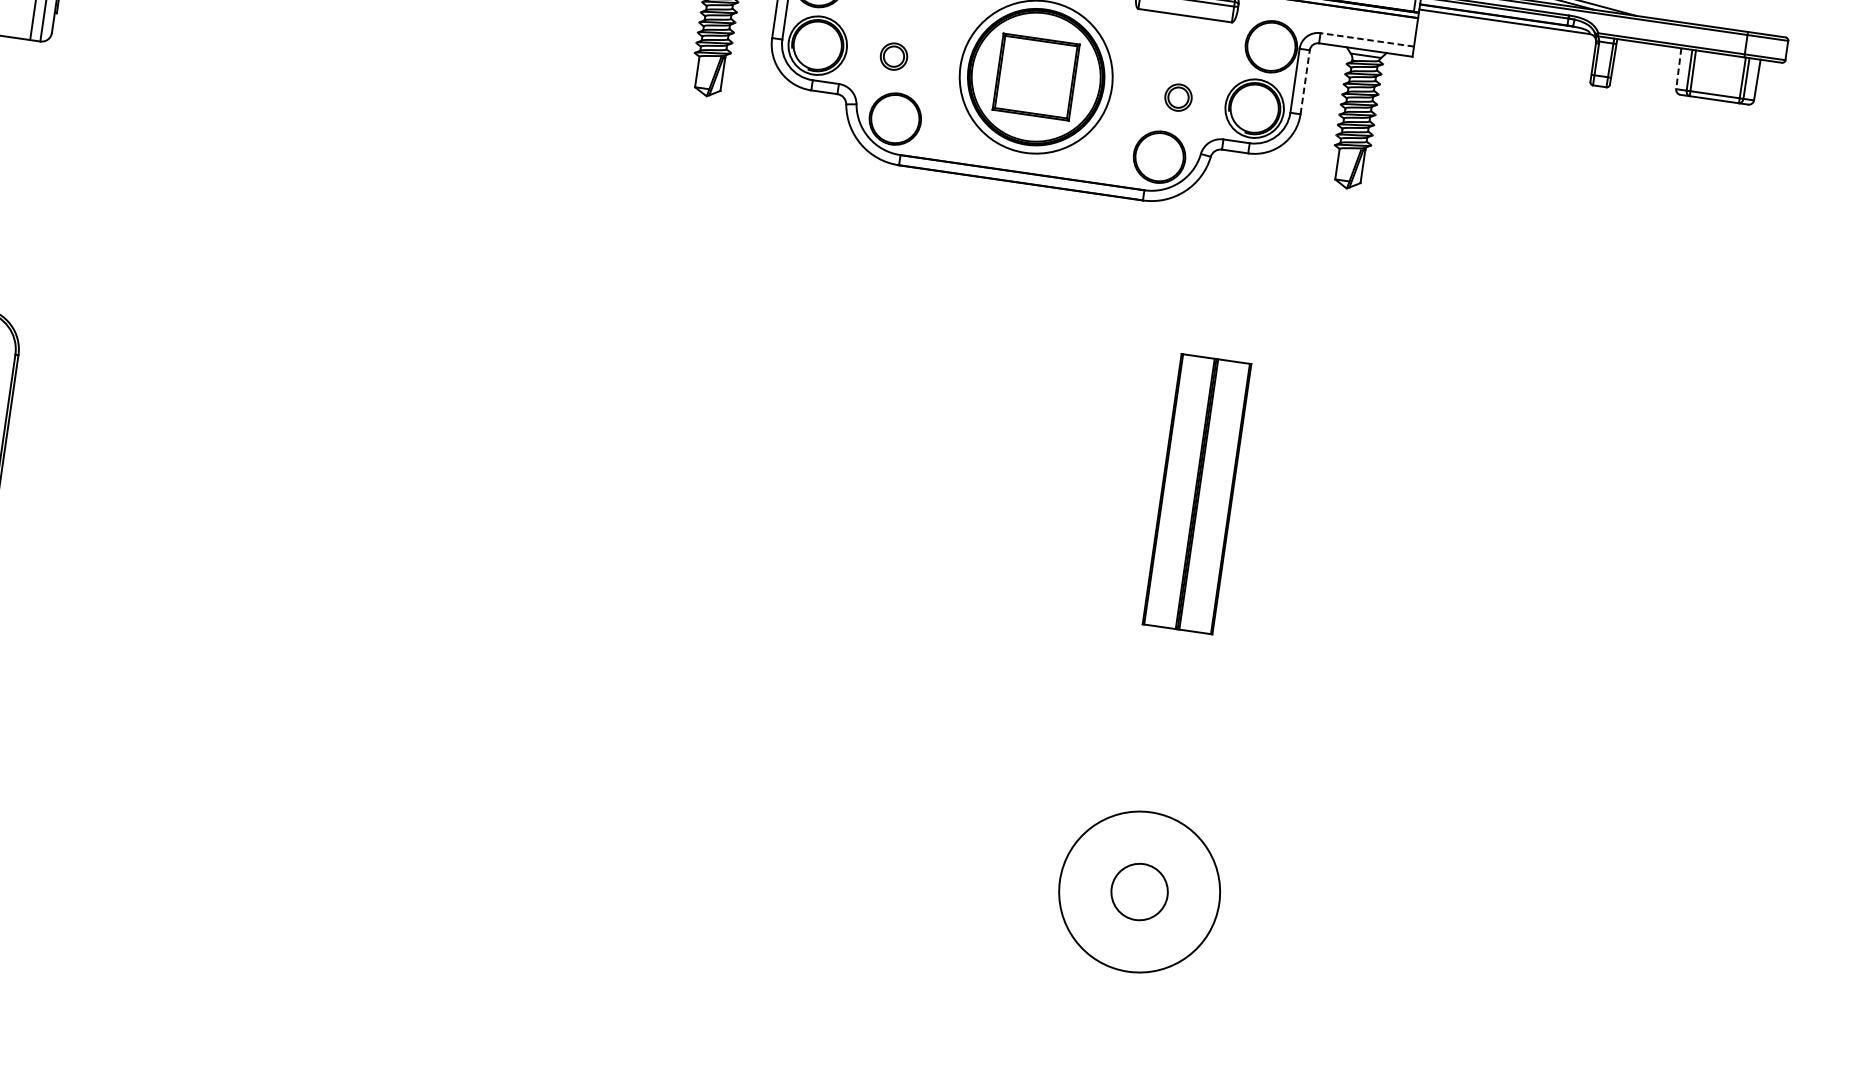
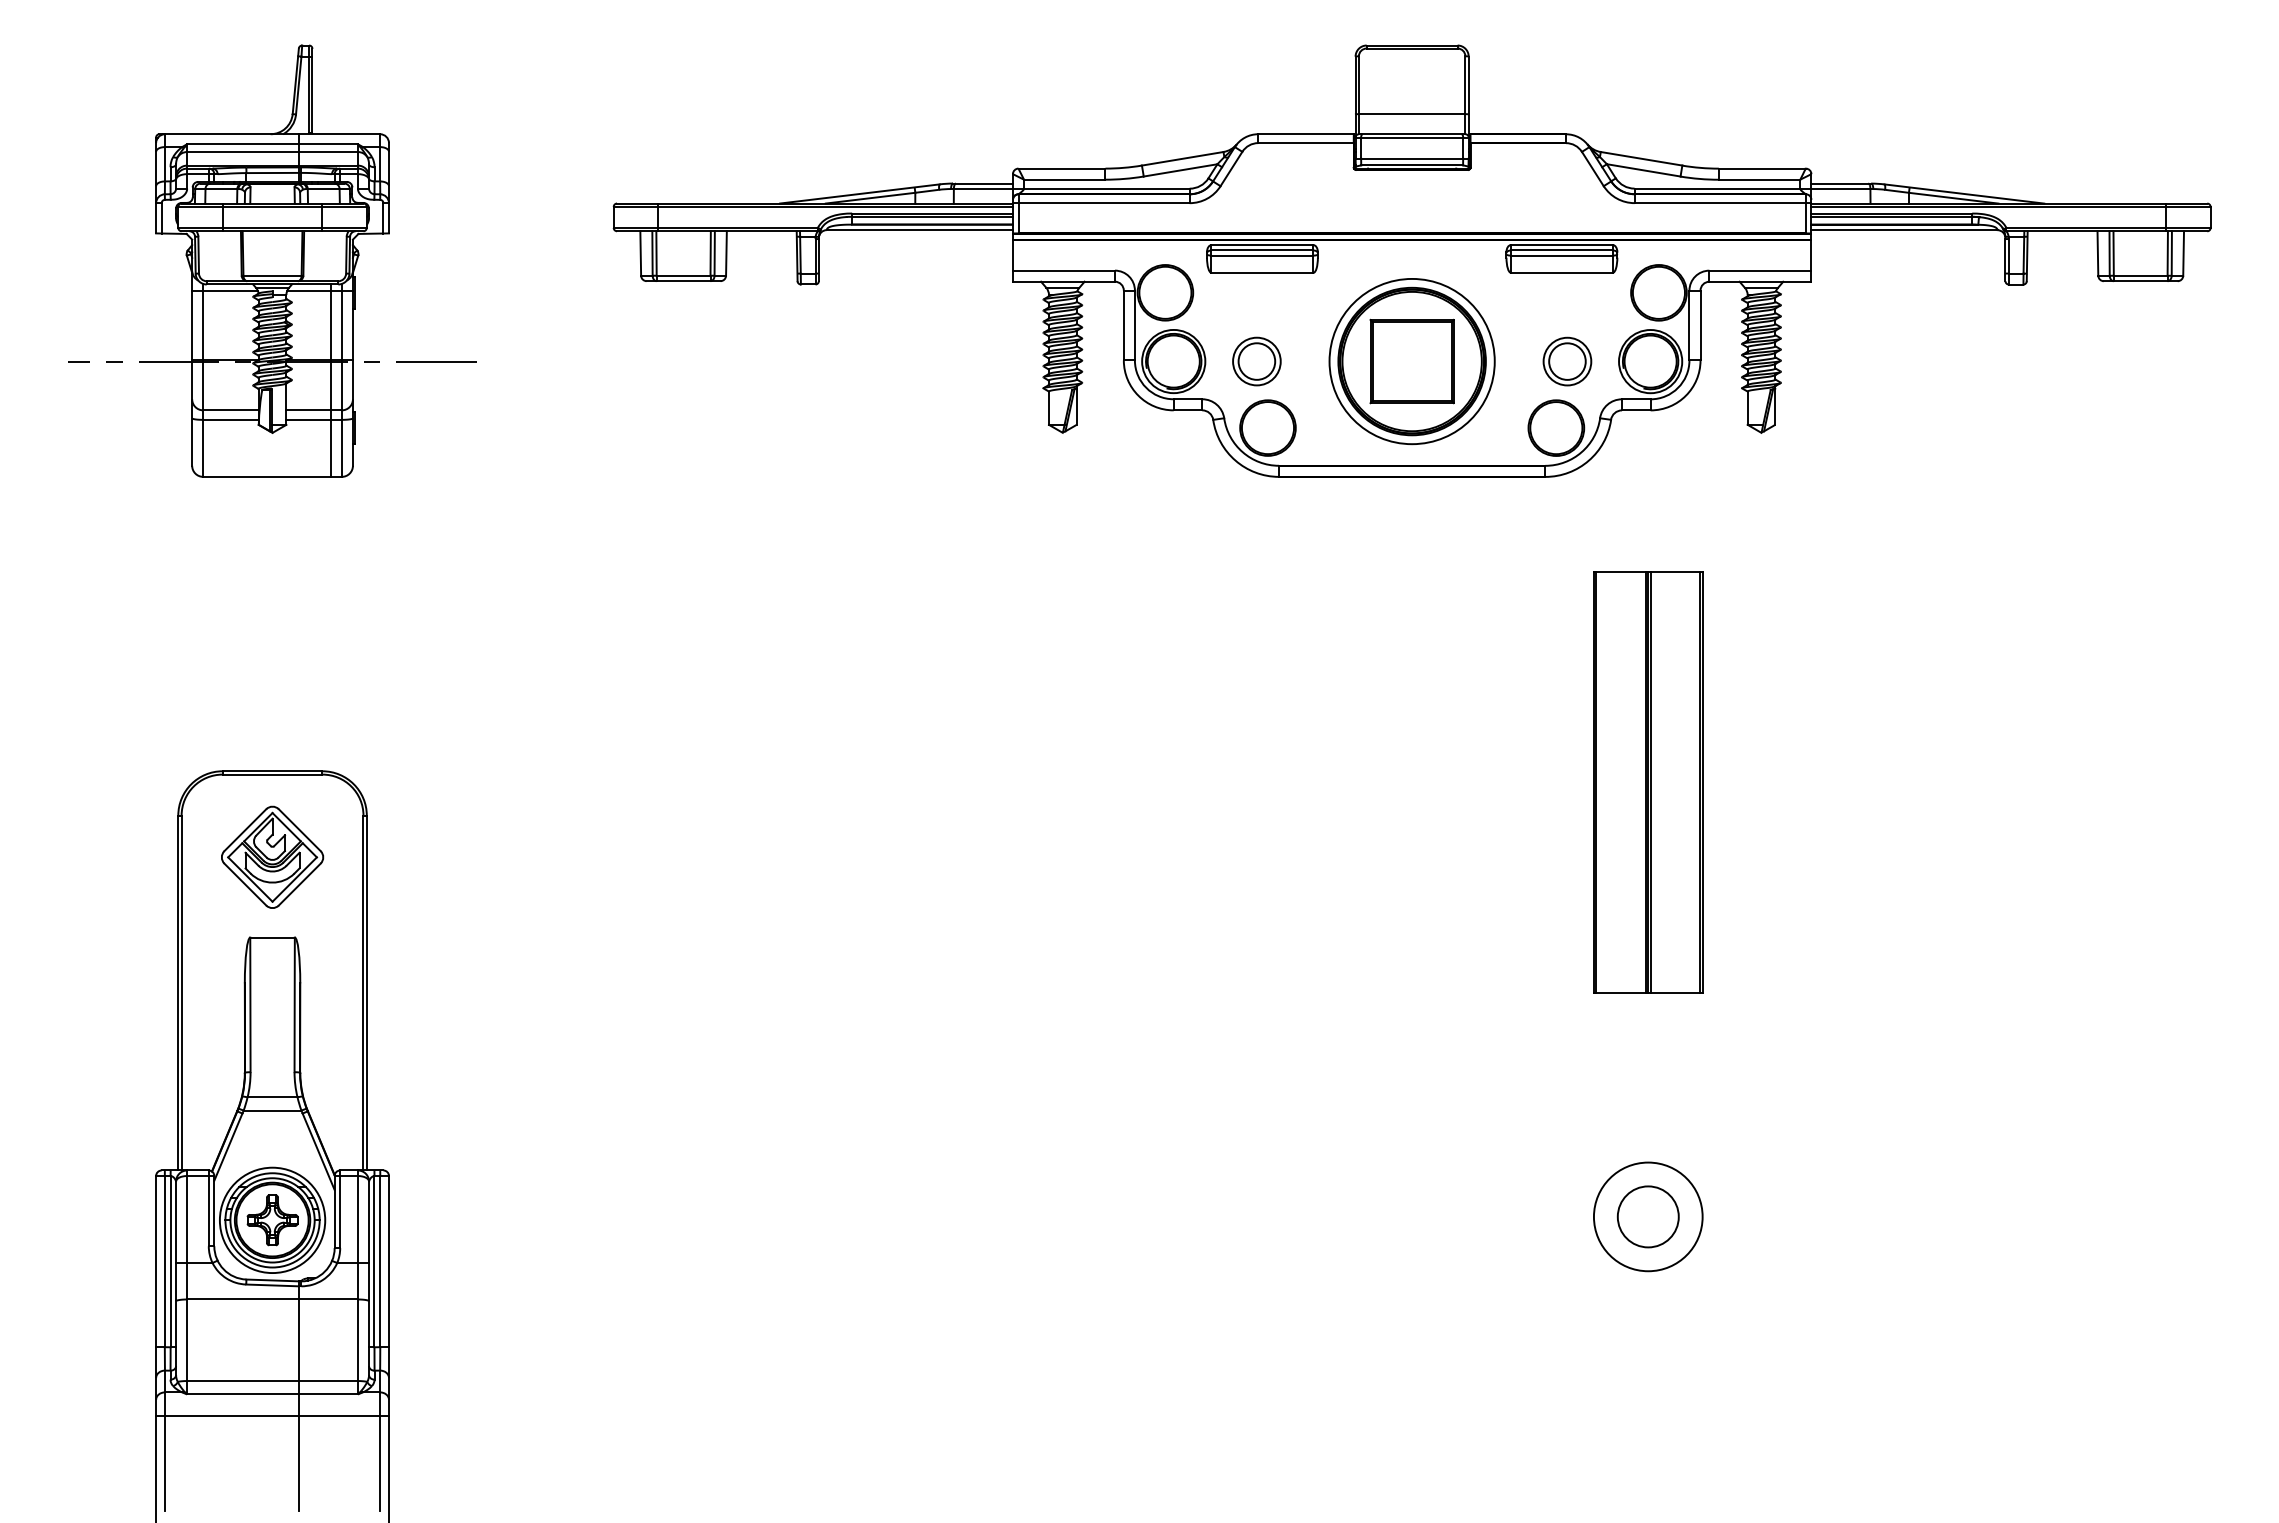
line: (1366, 39) -> (1759, 270), dashed -> solid
part: (893, 56) -> (1256, 361), size x1.67
line: (1678, 69) -> (2097, 254), dashed -> solid
line: (1305, 82) -> (1700, 325), dashed -> solid
part: (1178, 97) -> (1567, 361), size x1.67
part: (1197, 494) -> (1648, 782), size x1.43
circle: (1138, 891) -> (1647, 1216), size x0.62

